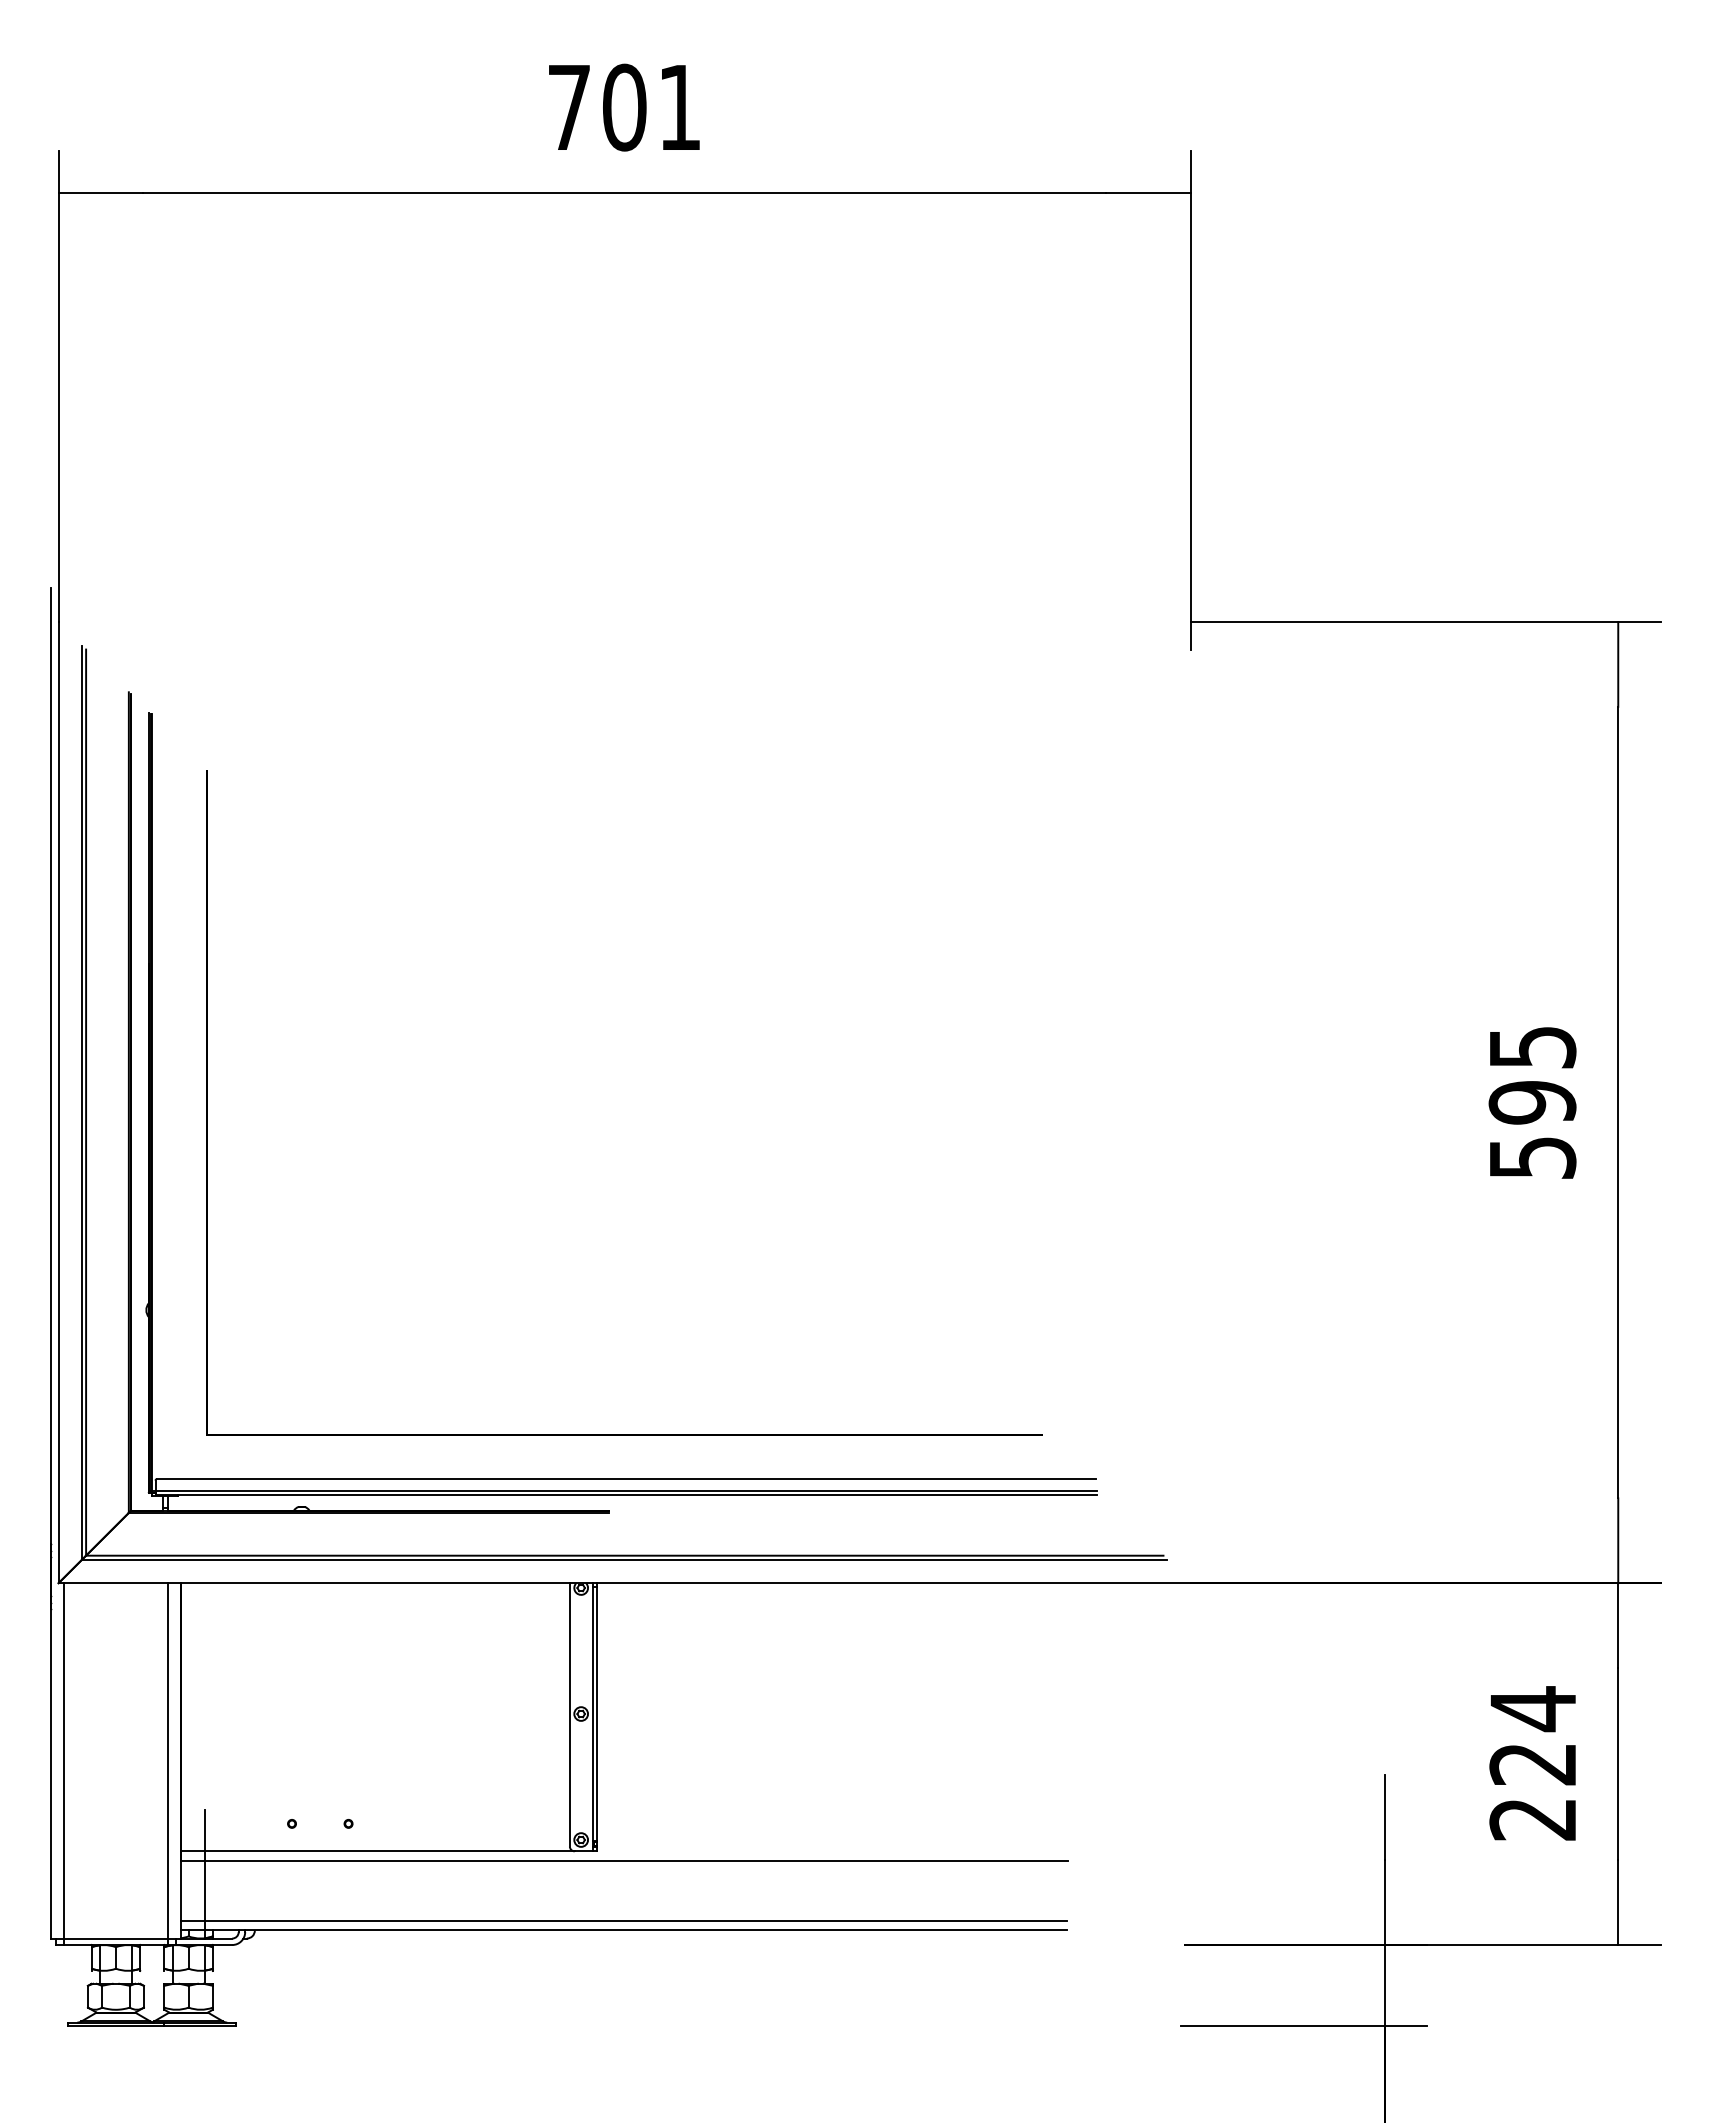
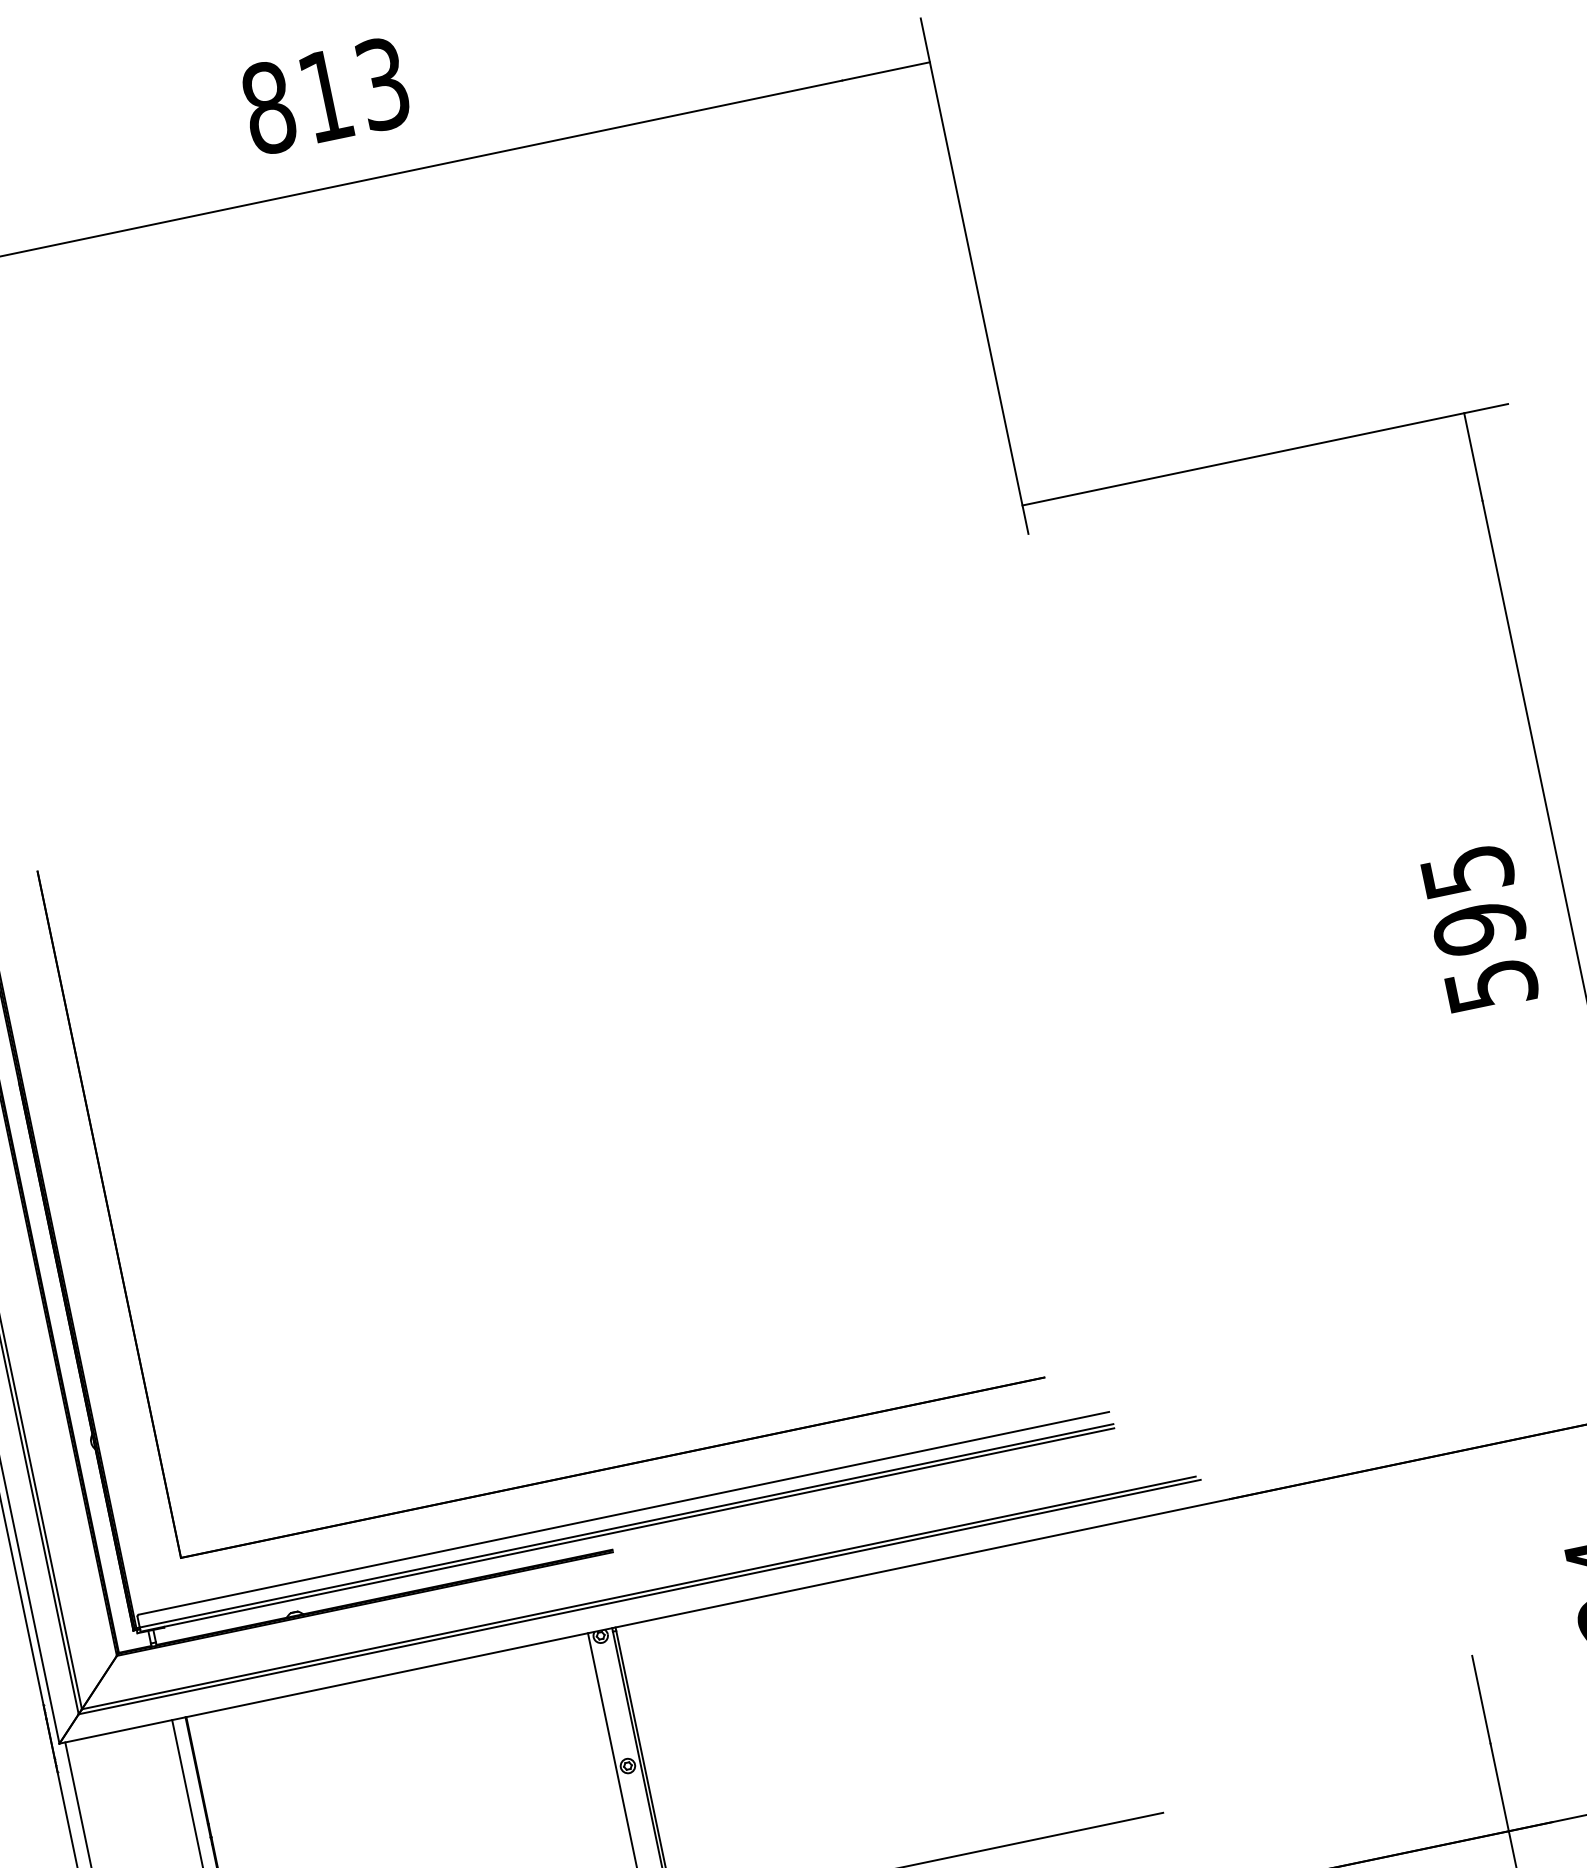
text: (623, 107) -> (324, 96), 701 -> 813

